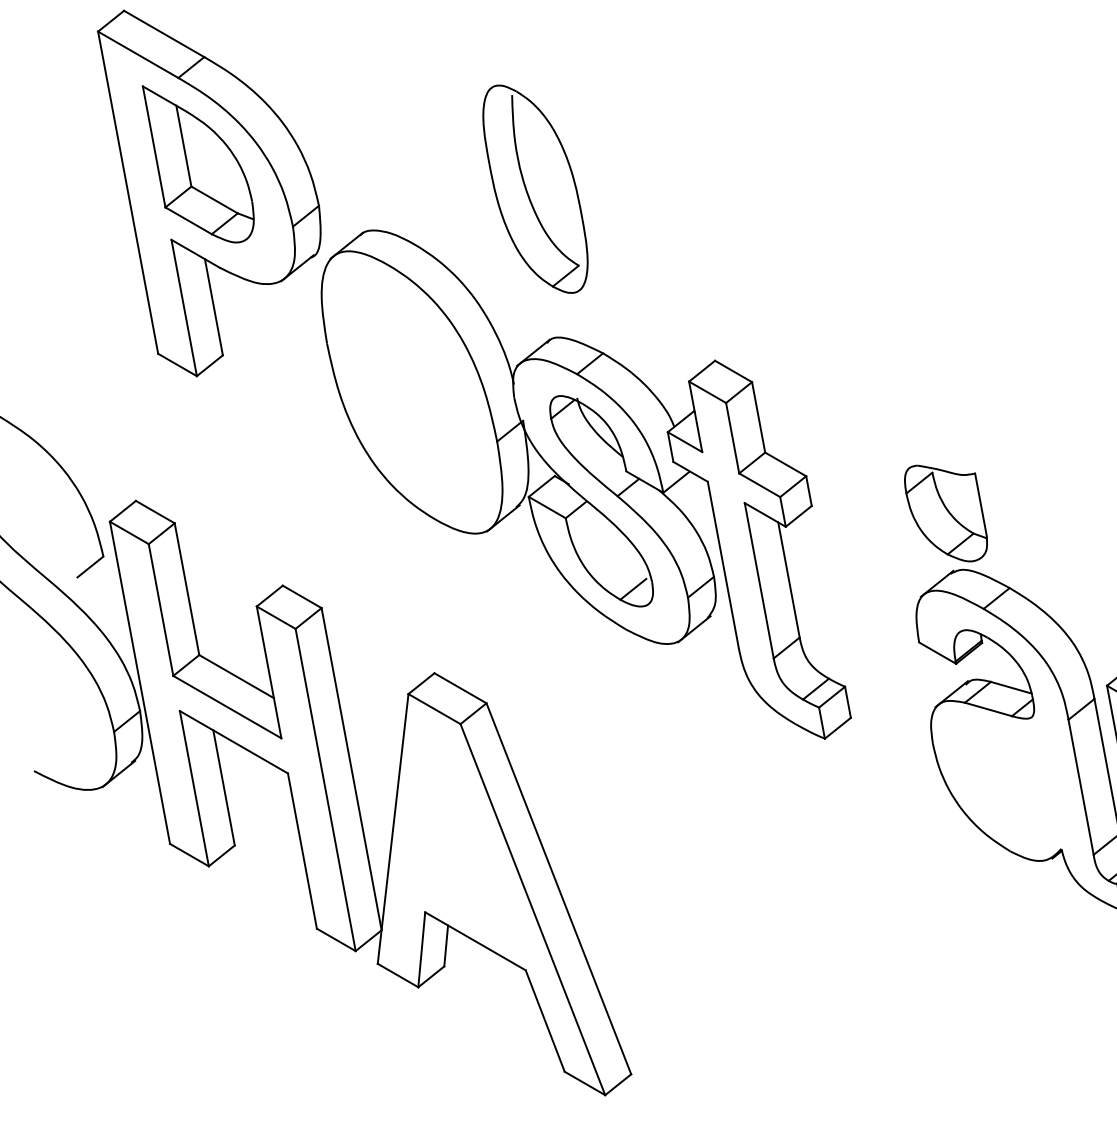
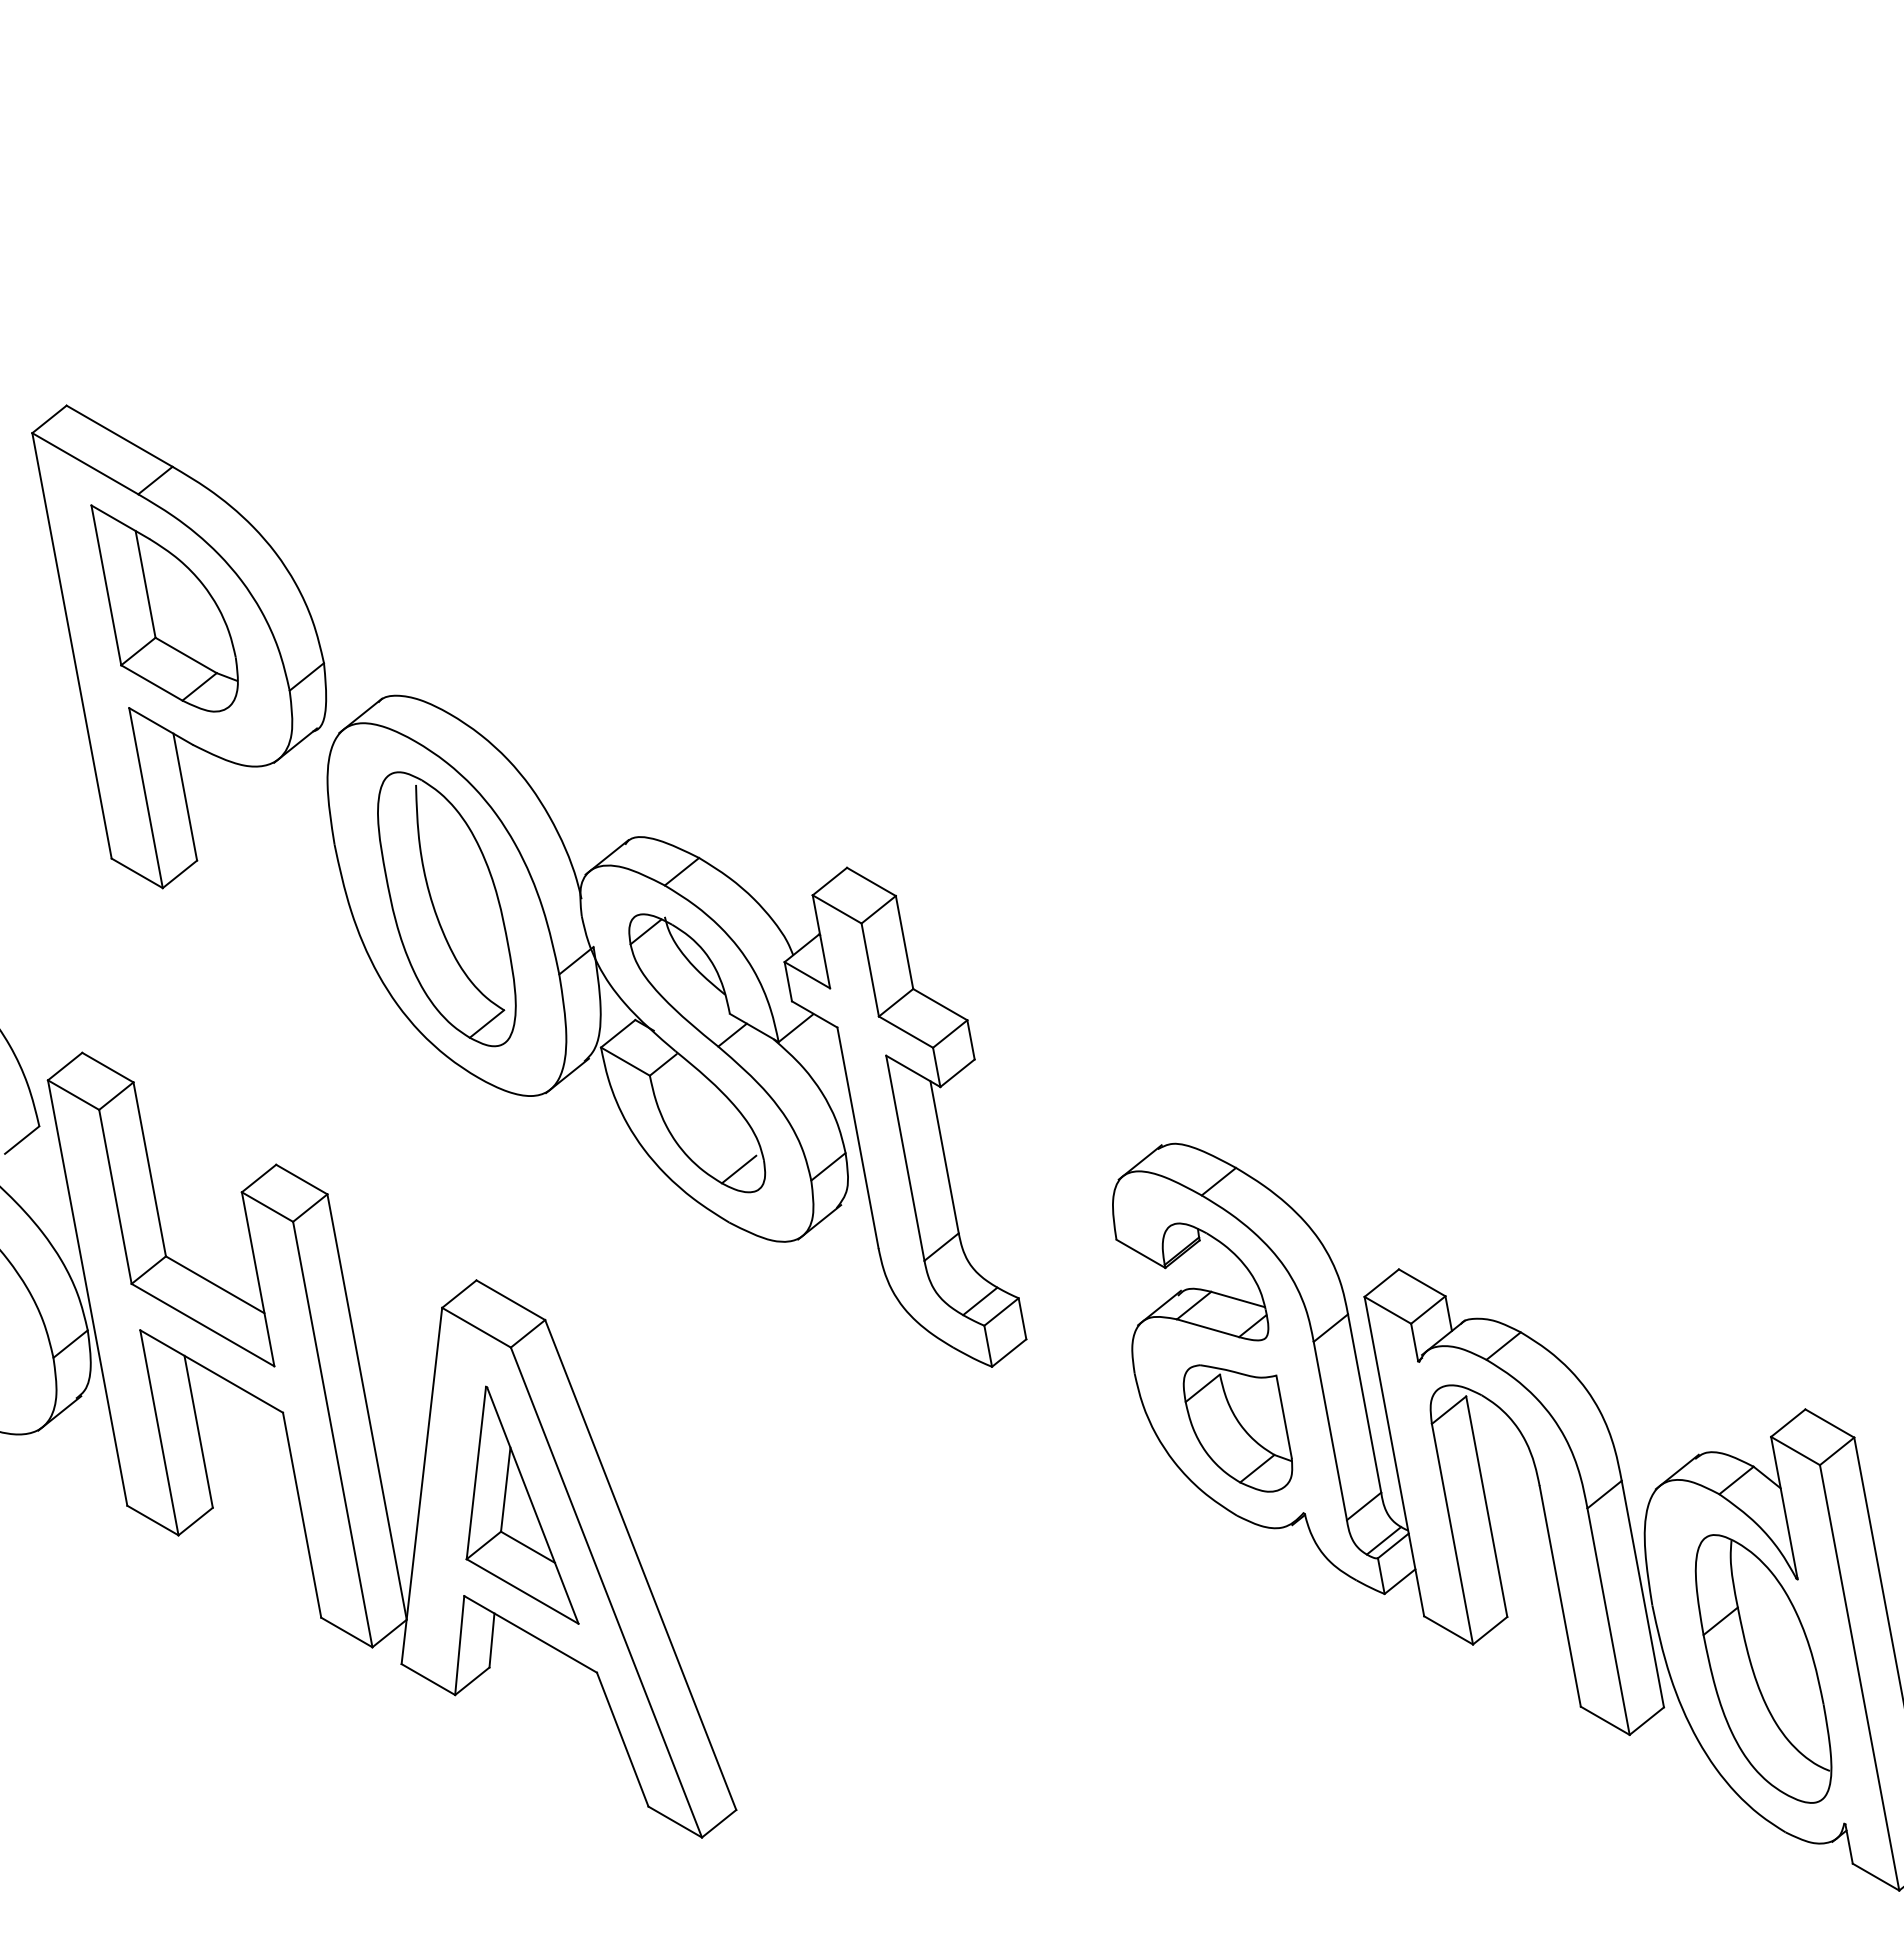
part: (535, 189) -> (446, 909), moved
part: (945, 513) -> (1237, 1428), moved
part: (469, 842) -> (522, 1504), added

